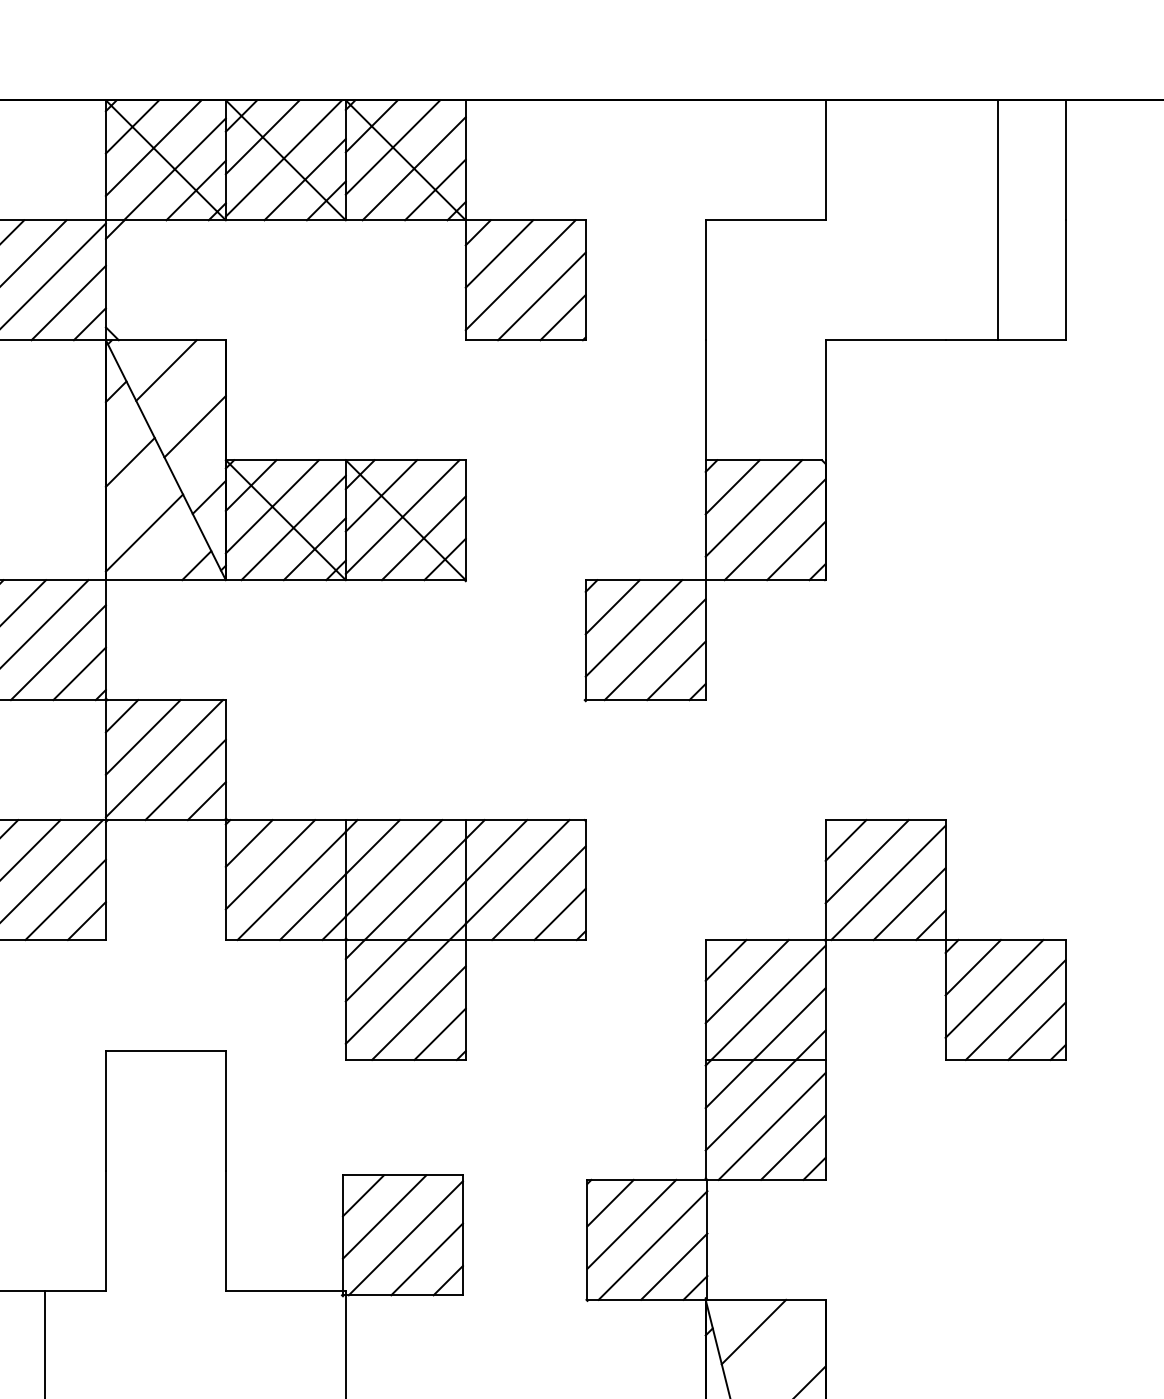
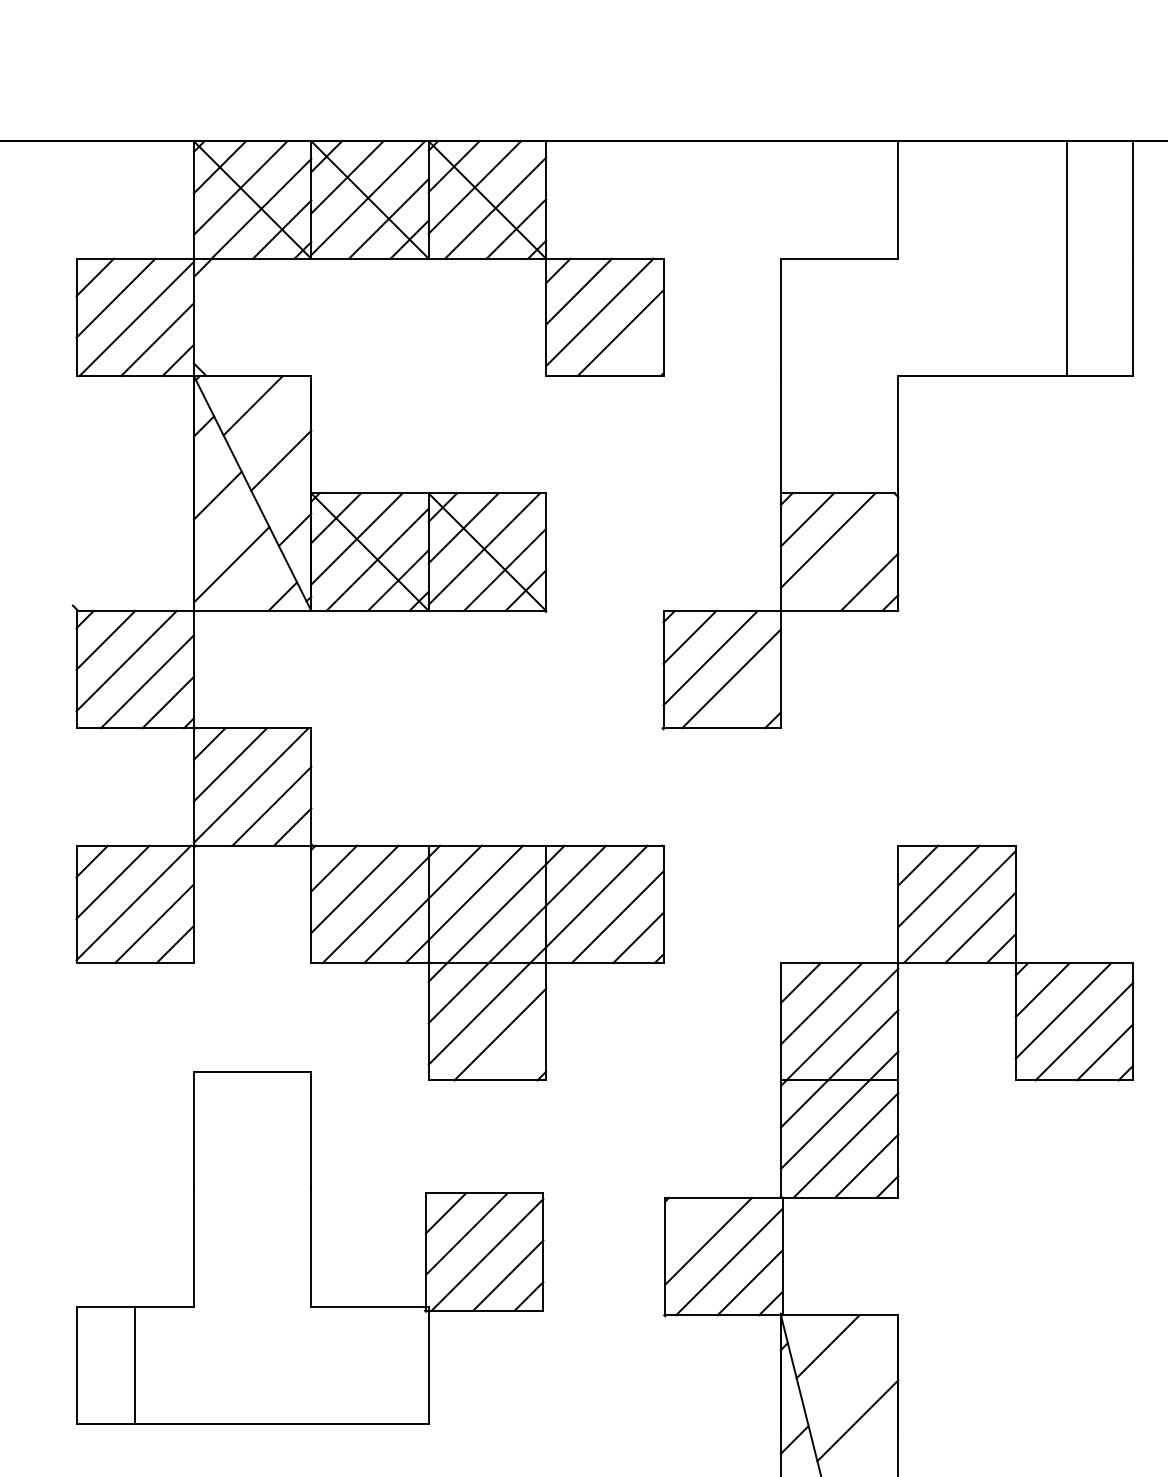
line: (563, 317) -> (641, 353), removed
line: (774, 529) -> (848, 561), removed
line: (675, 670) -> (751, 699), removed
line: (439, 1034) -> (520, 1055), removed
line: (610, 1203) -> (687, 1220), removed

